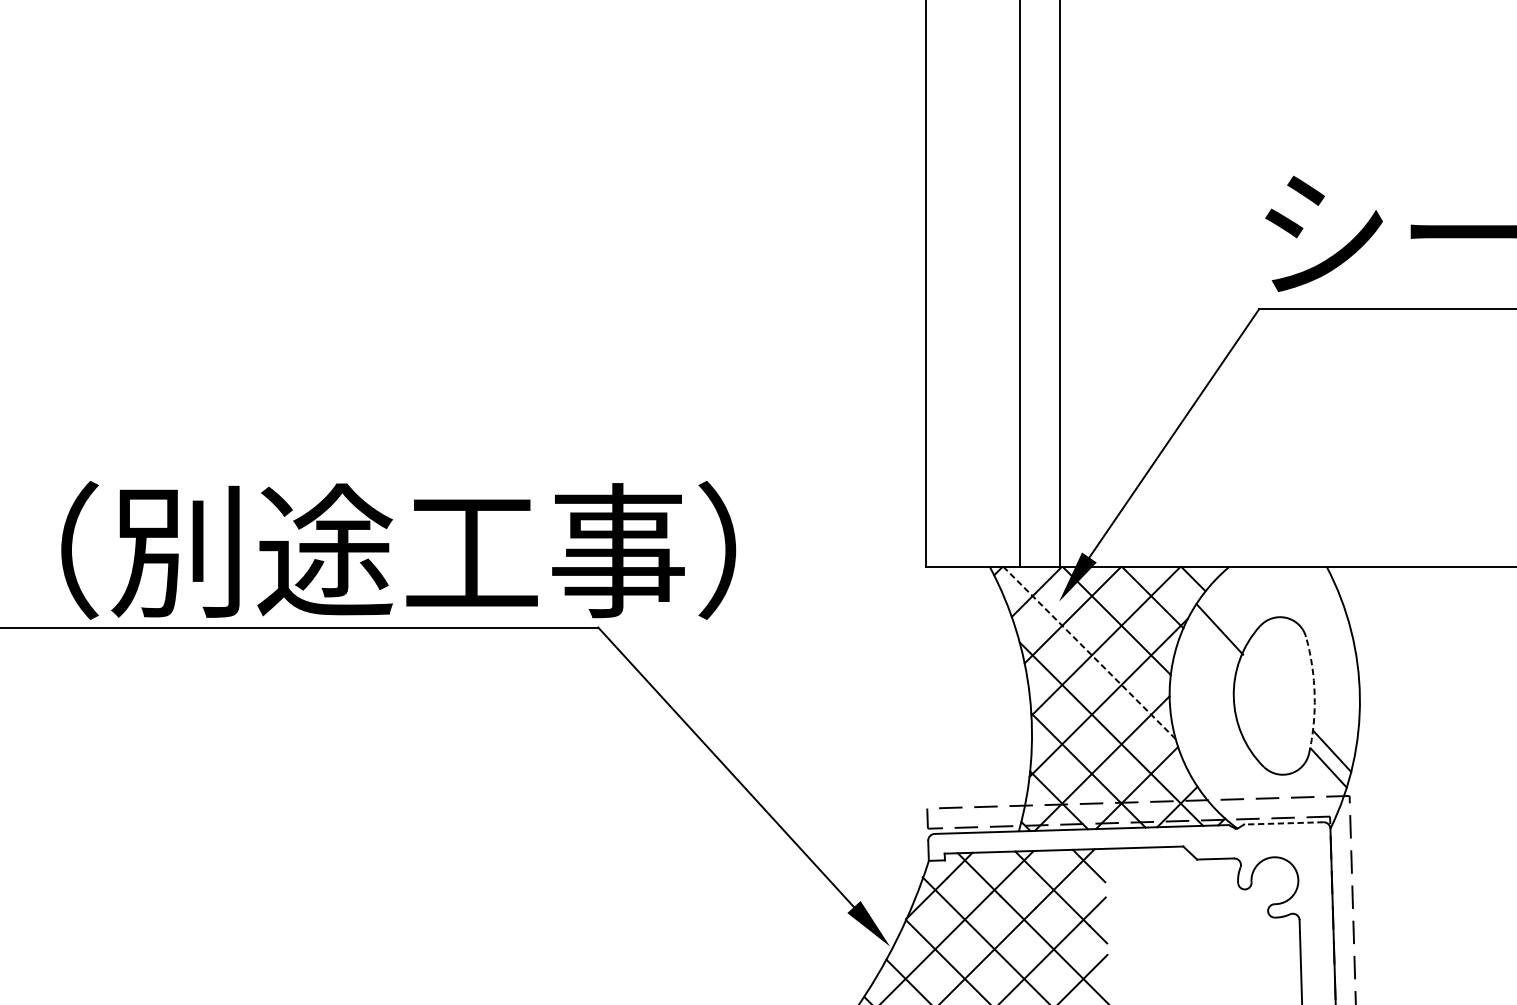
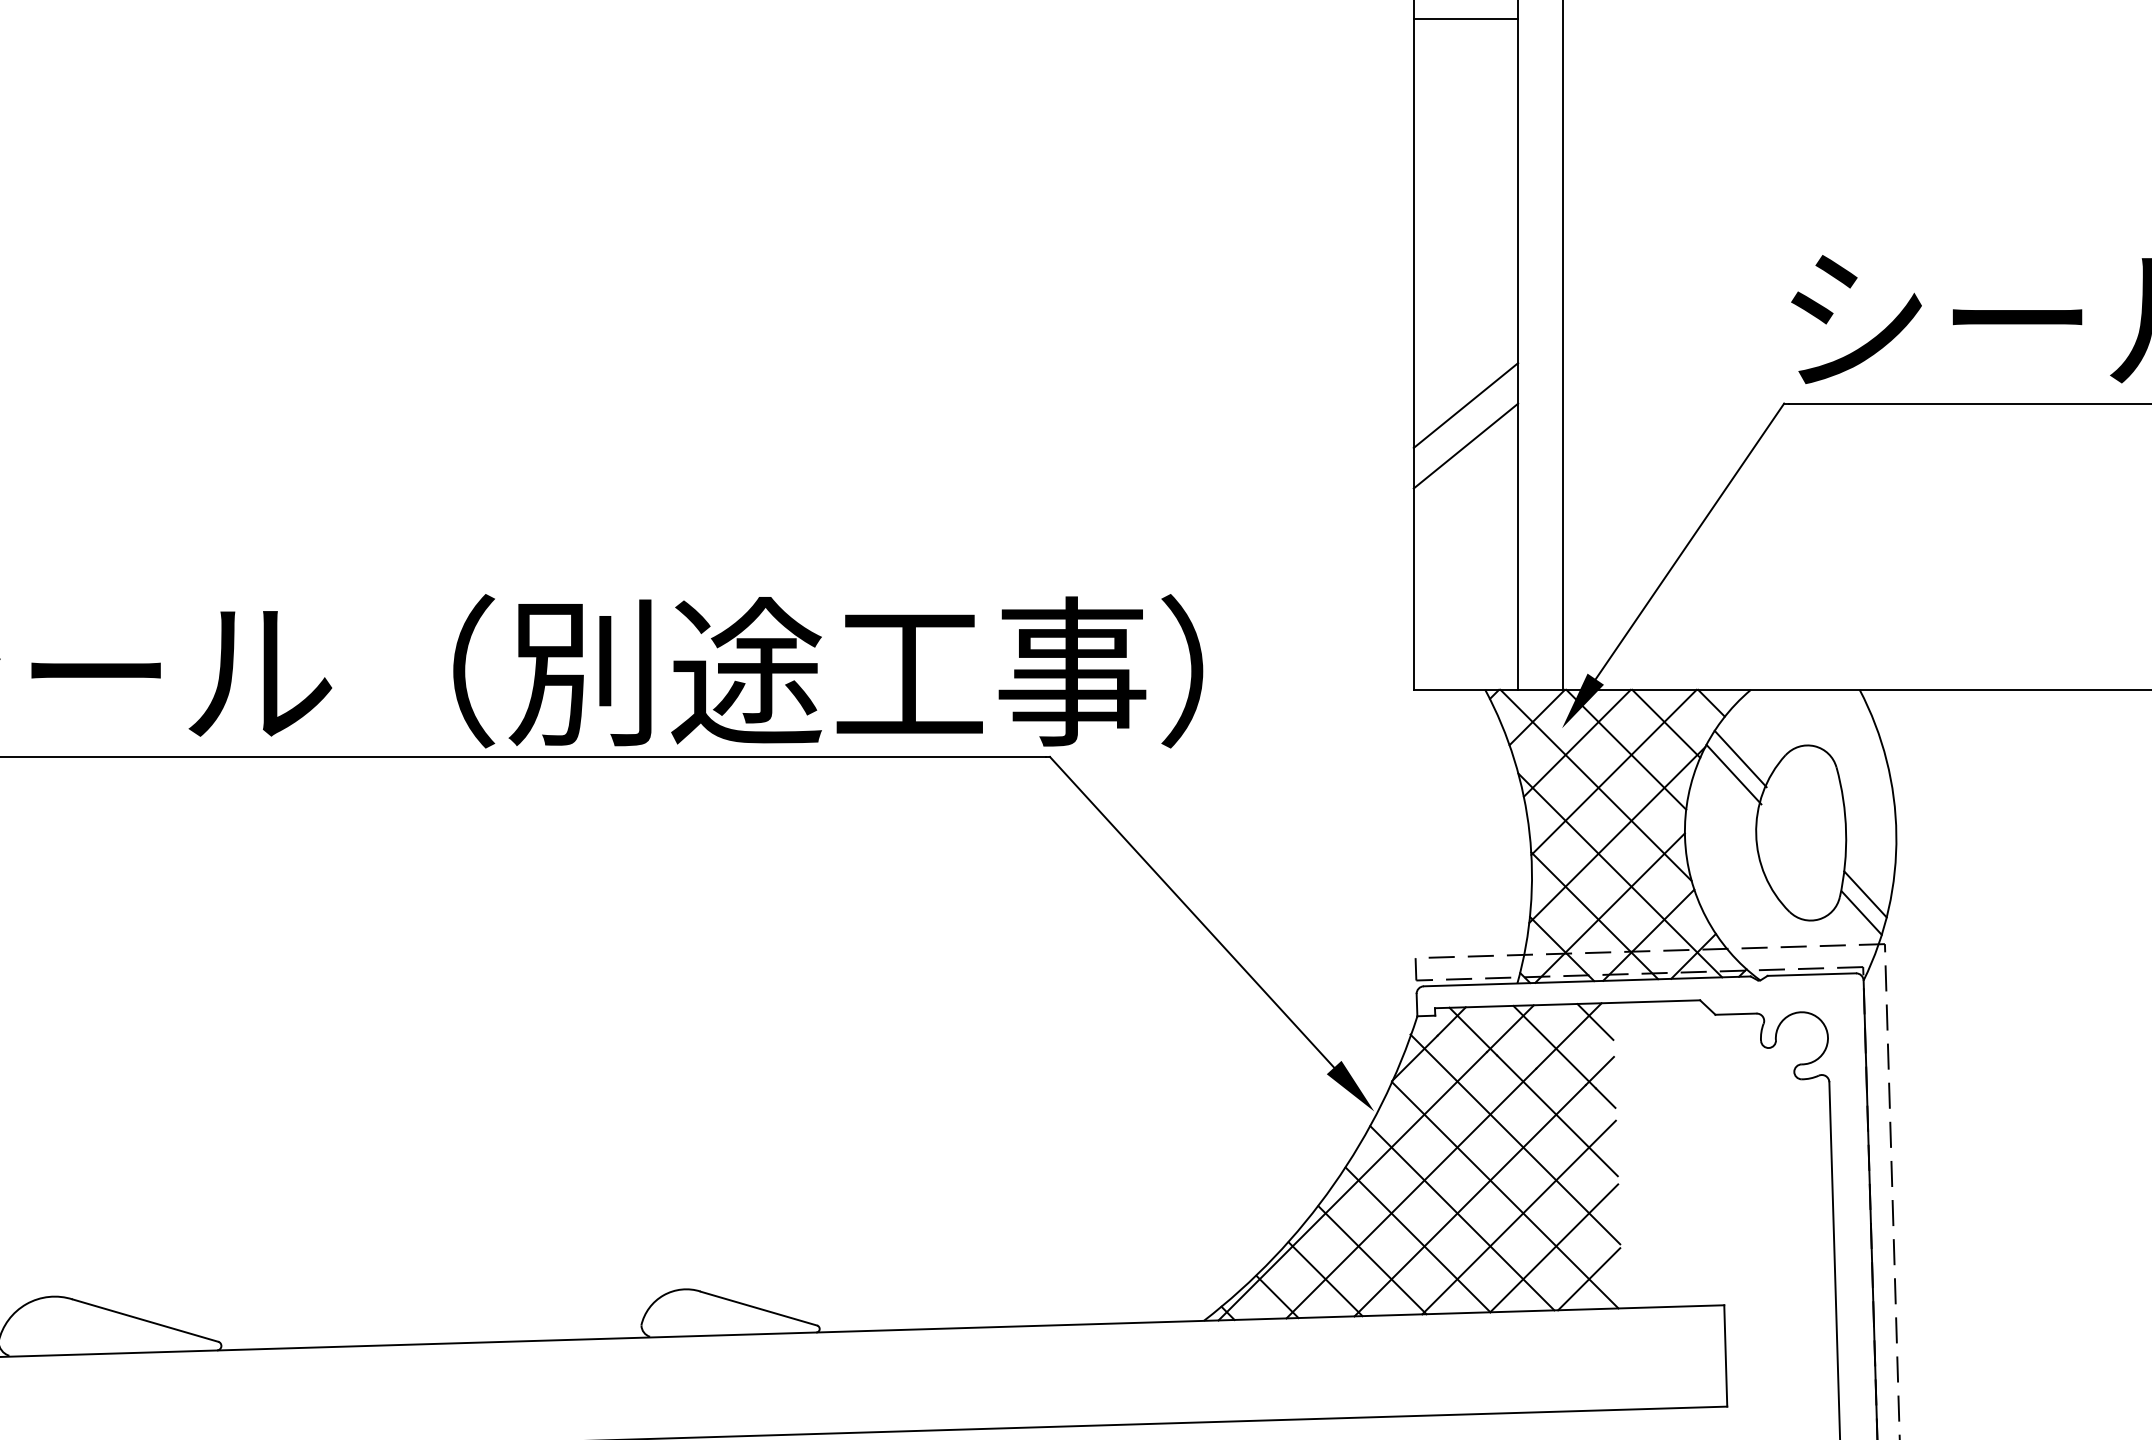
line: (972, 311) -> (1465, 405), added
line: (972, 347) -> (1465, 445), added
line: (1213, 643) -> (1733, 774), added
line: (1089, 653) -> (1595, 785), dashed -> solid
arc: (1315, 695) -> (1846, 832), dashed -> solid
line: (1283, 823) -> (1811, 974), dashed -> solid

